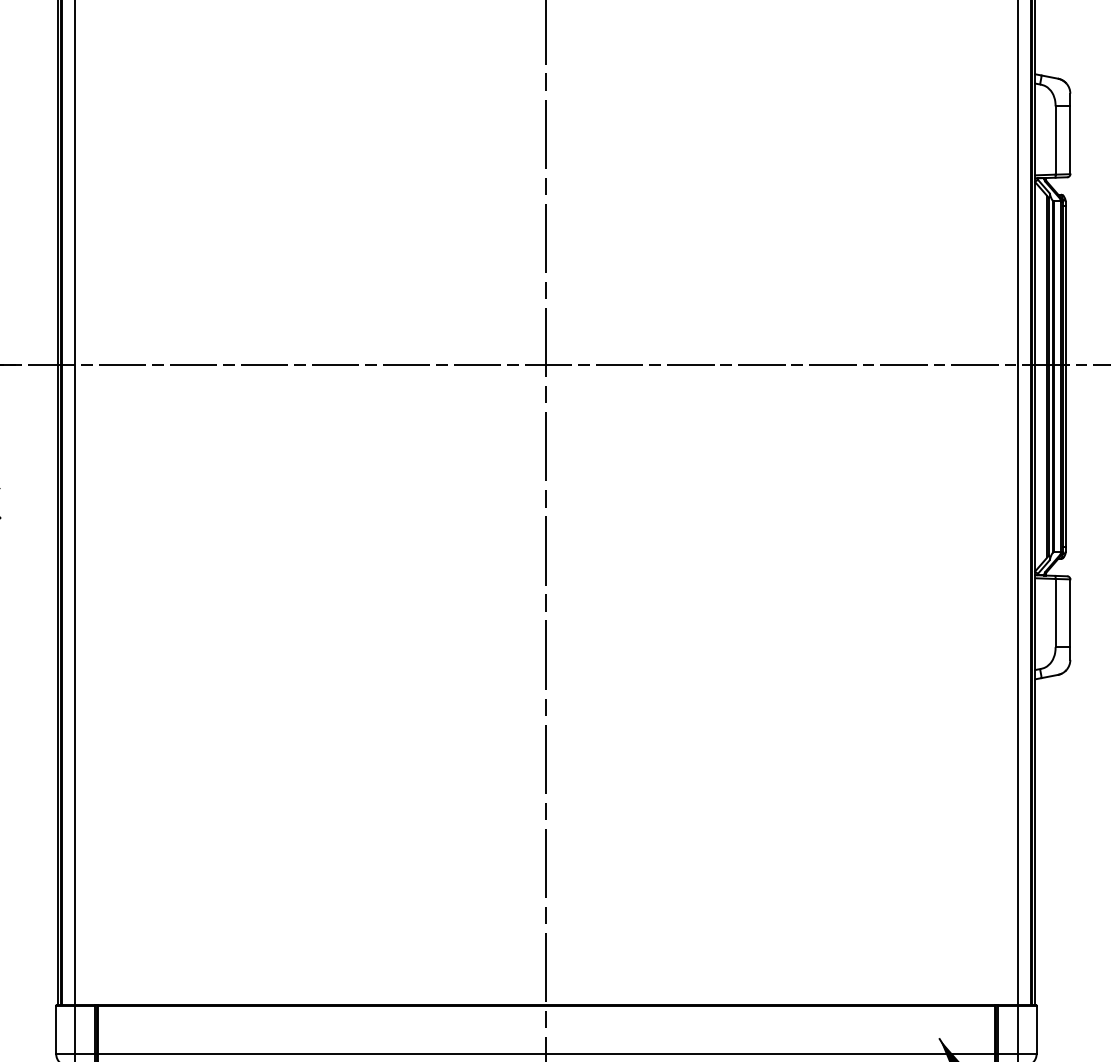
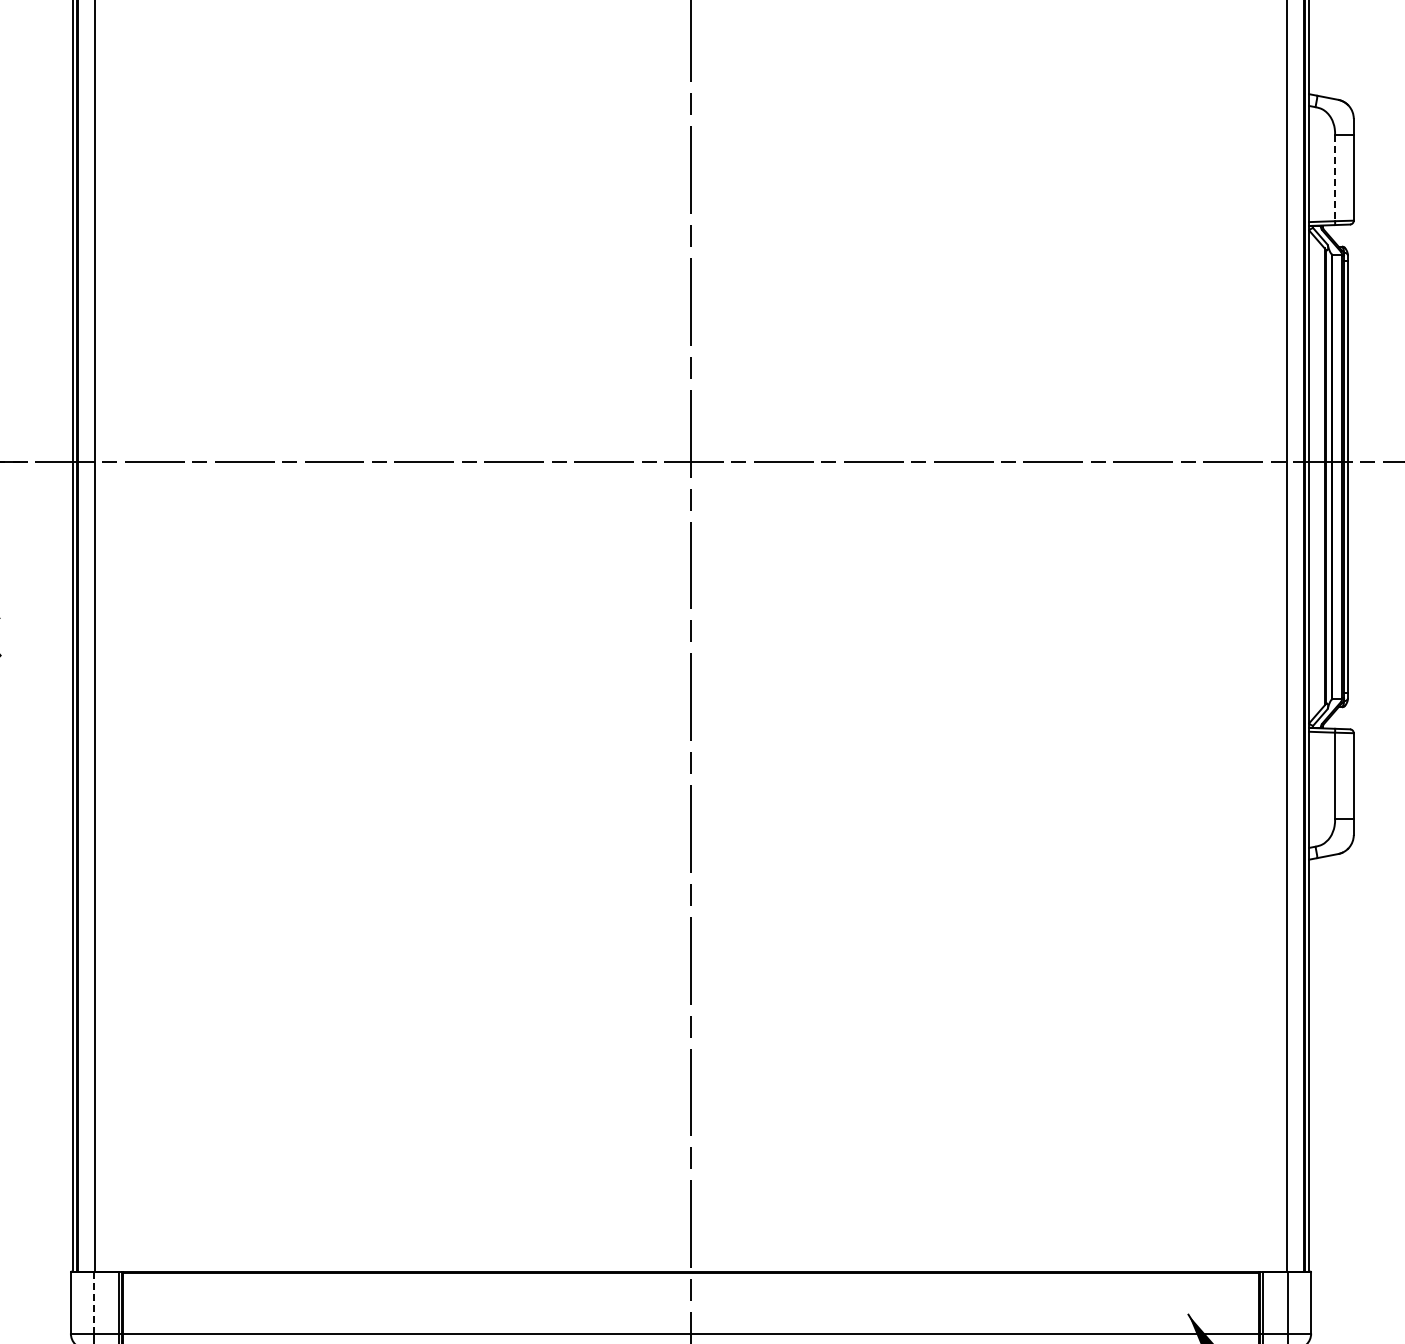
line: (1055, 140) -> (1335, 178), solid -> dashed
line: (74, 1030) -> (94, 1303), solid -> dashed

